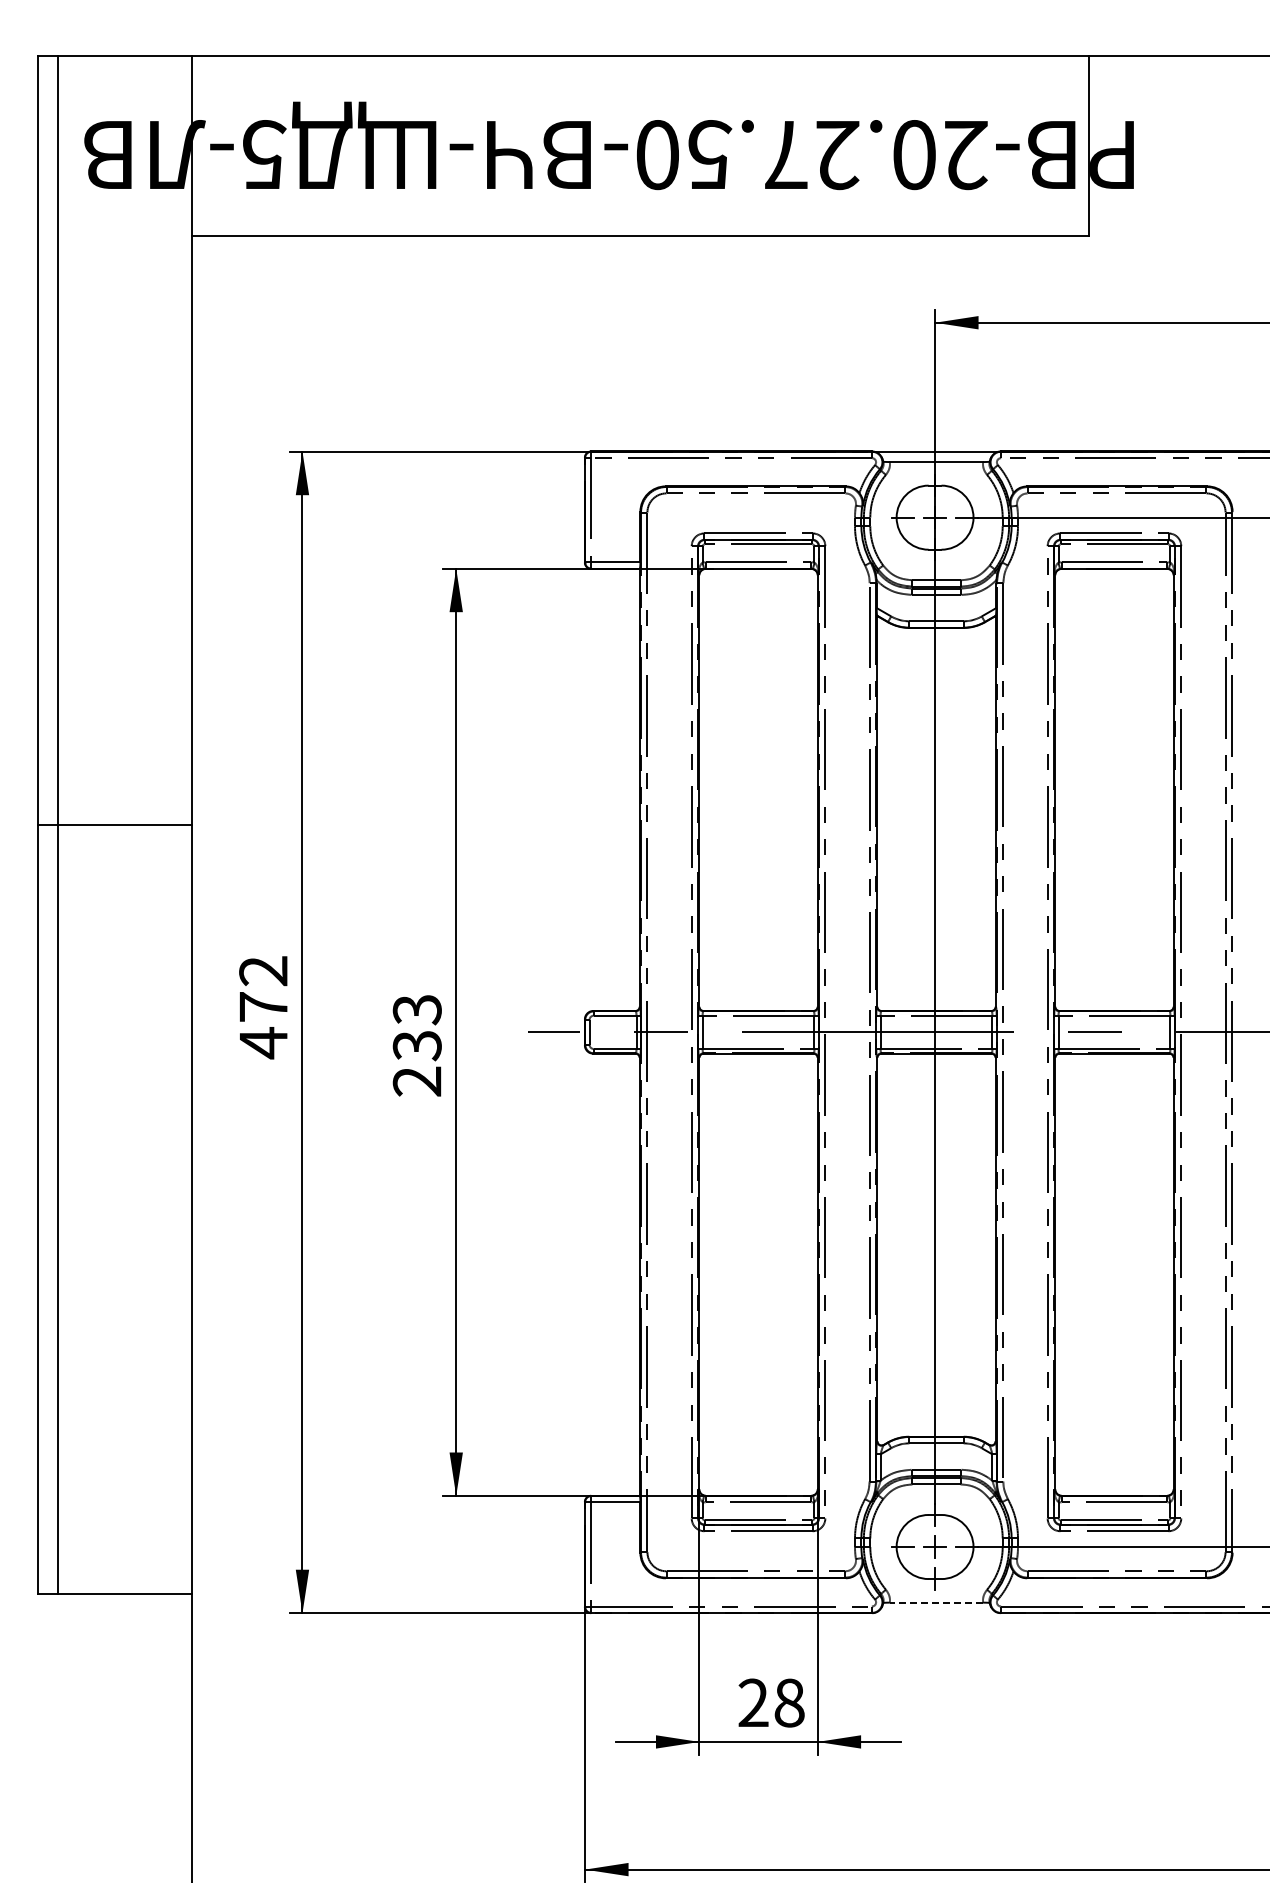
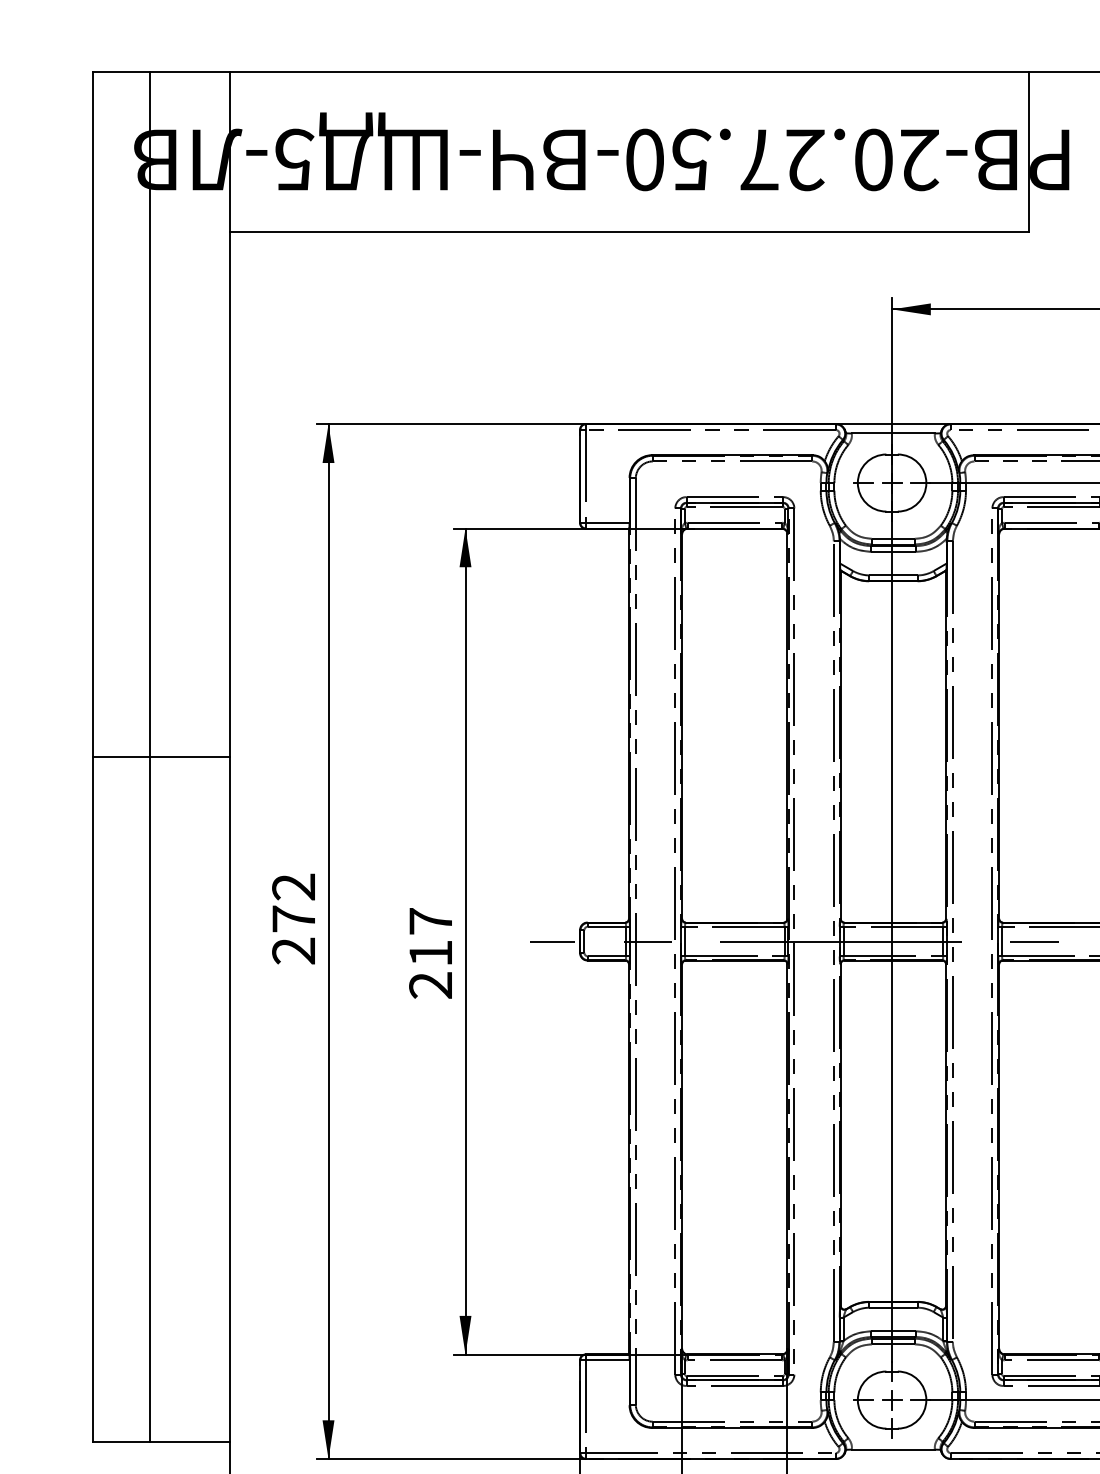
line: (57, 825) -> (149, 757), moved
text: (416, 1027) -> (430, 937), 233 -> 217
text: (263, 1043) -> (293, 951), 472 -> 272
line: (936, 1602) -> (893, 1449), dashed -> solid

